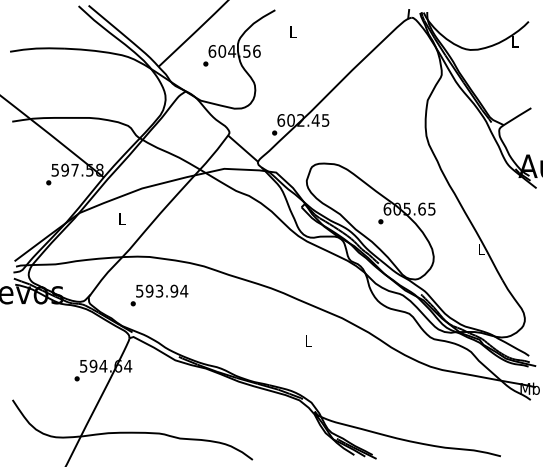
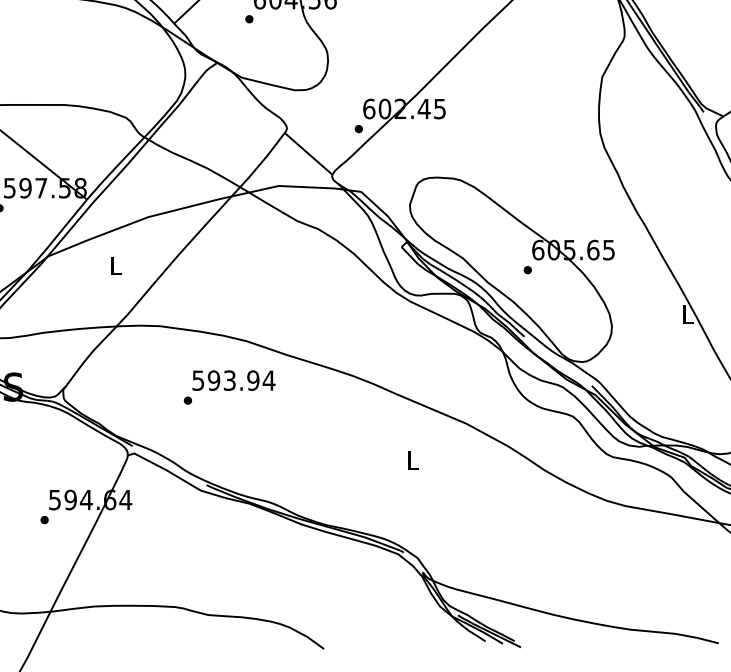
text: (159, 295) -> (229, 387), moved

